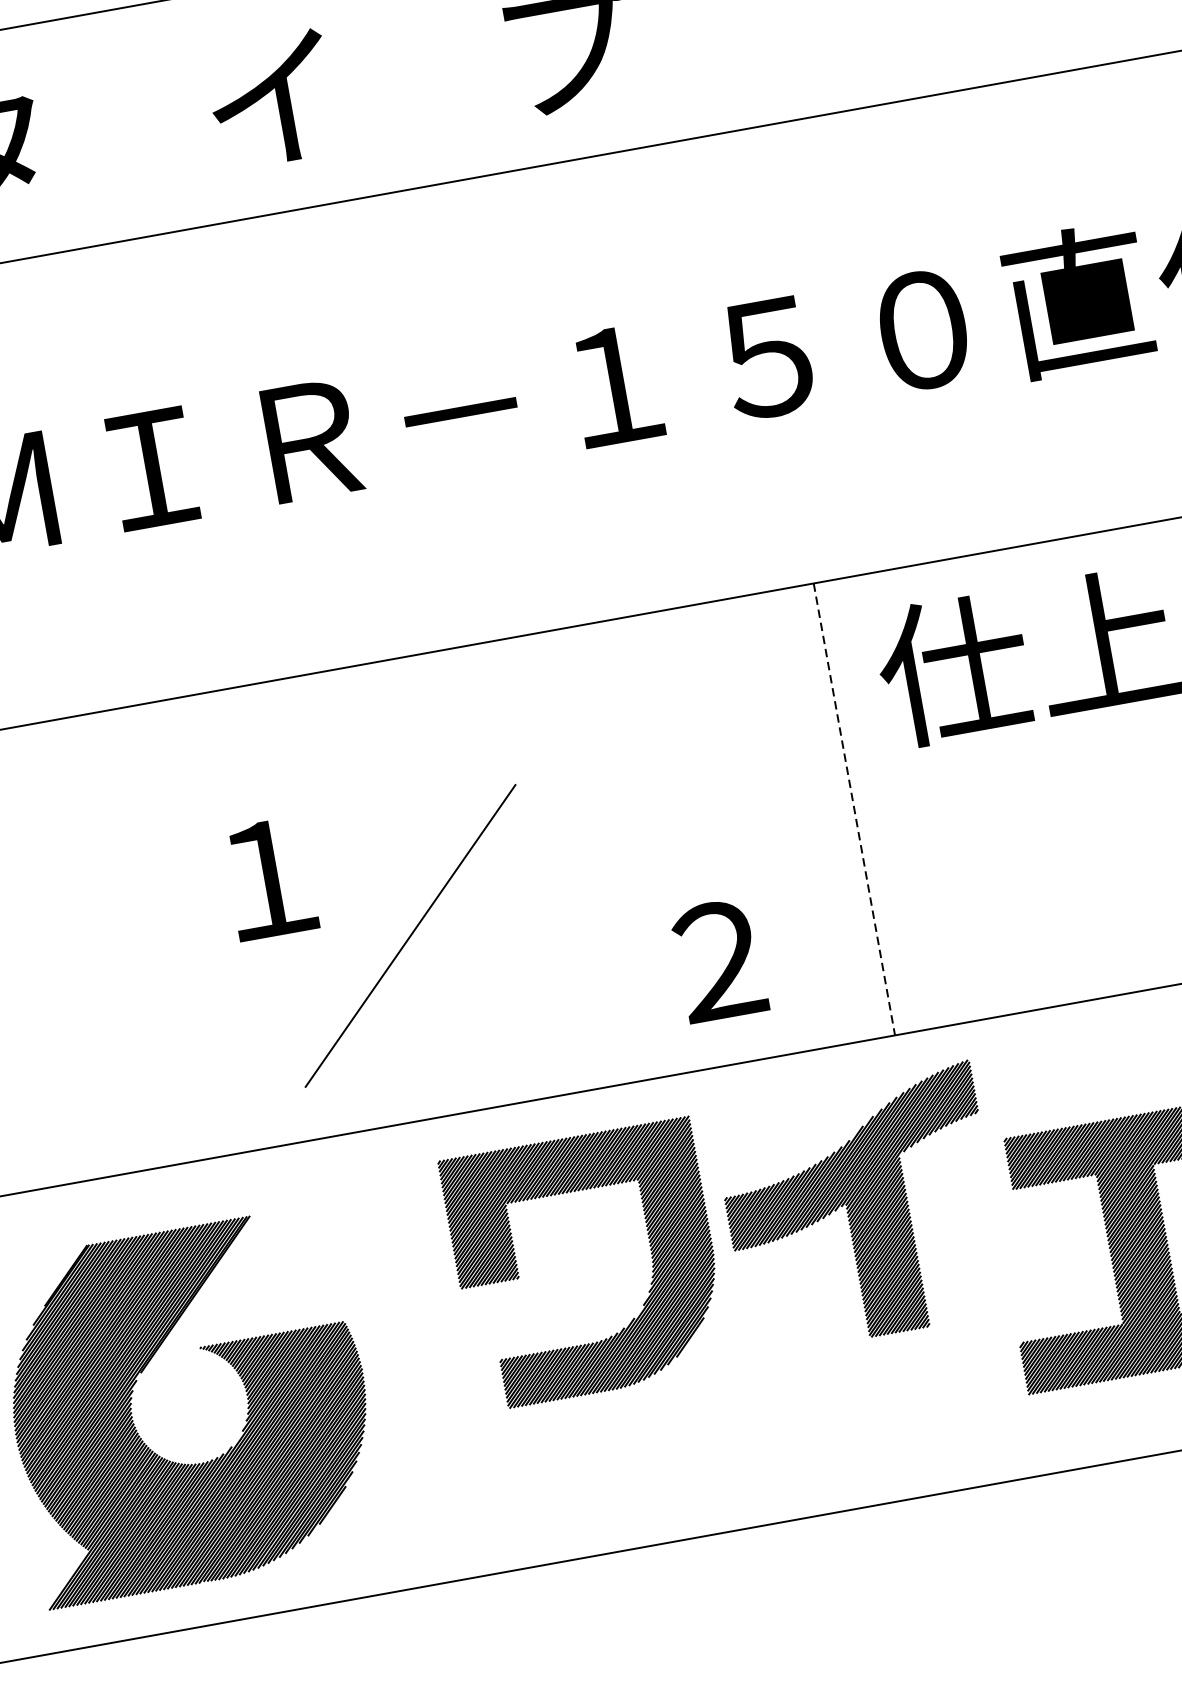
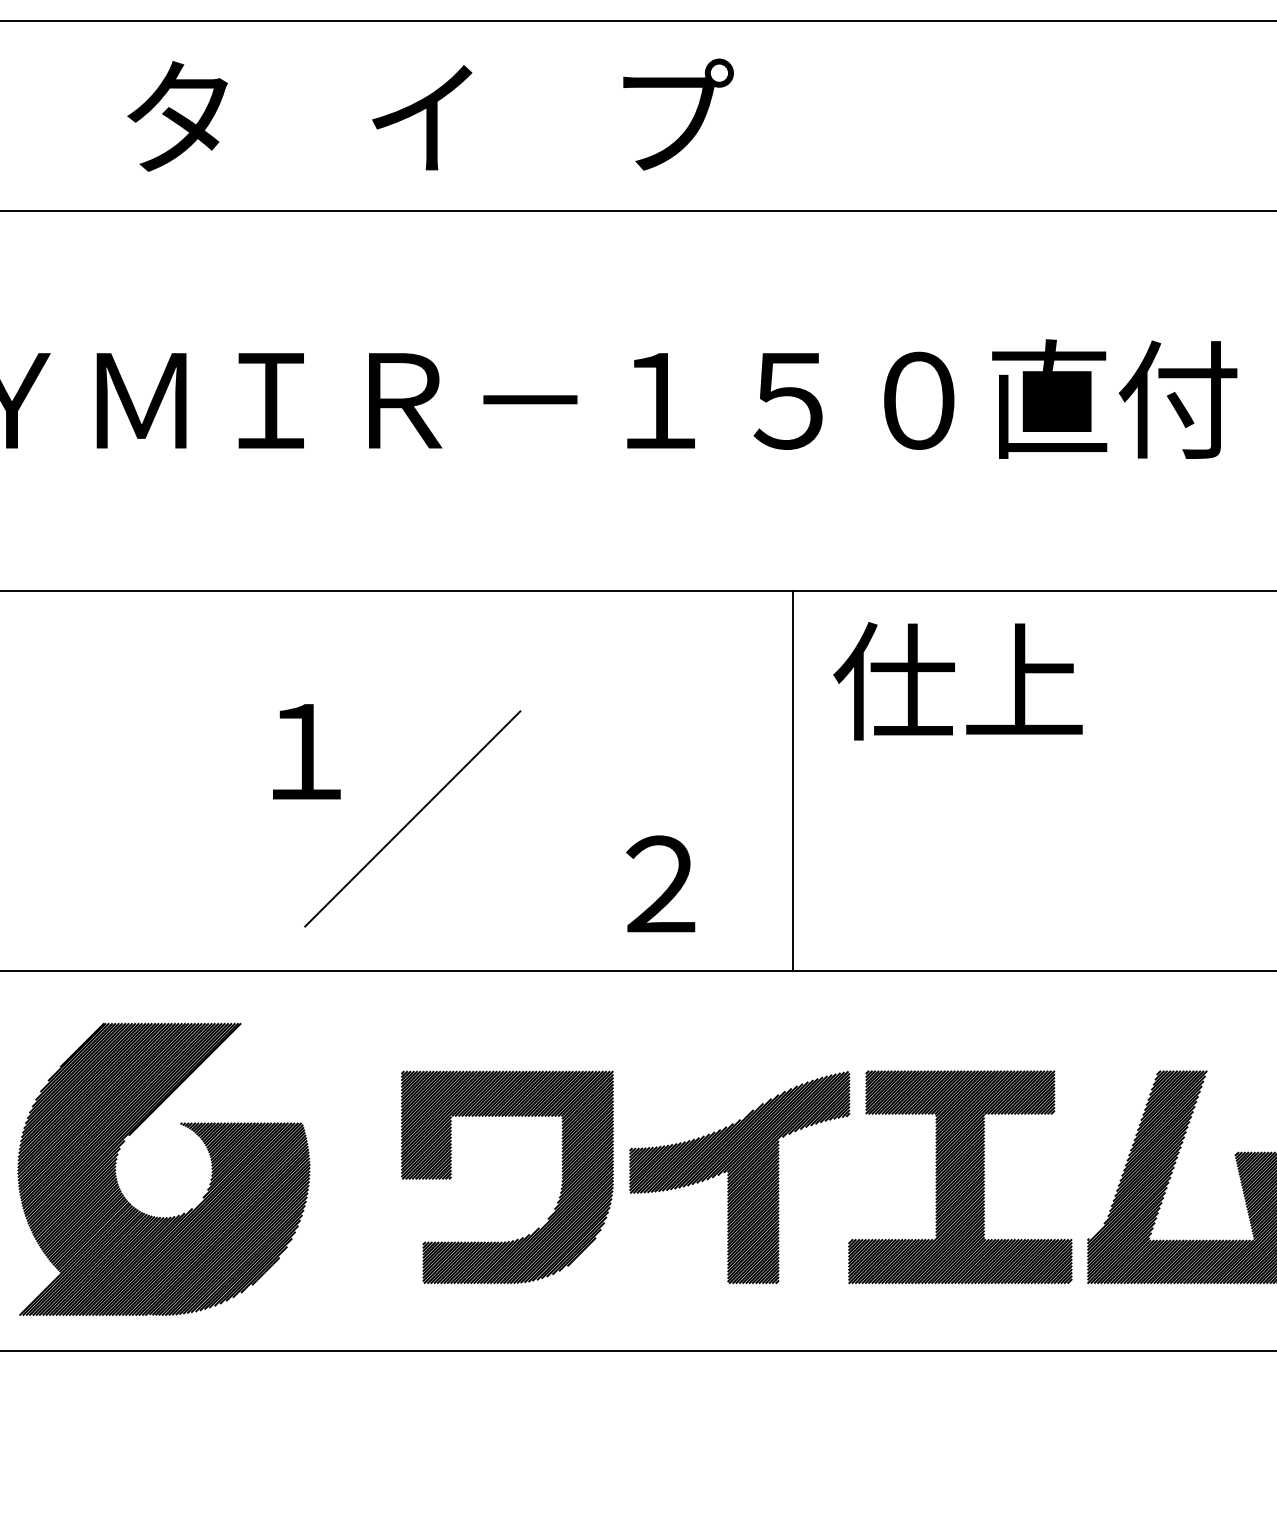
line: (854, 810) -> (792, 781), dashed -> solid
part: (860, 1209) -> (739, 1177), moved
part: (649, 1249) -> (561, 1174), moved

